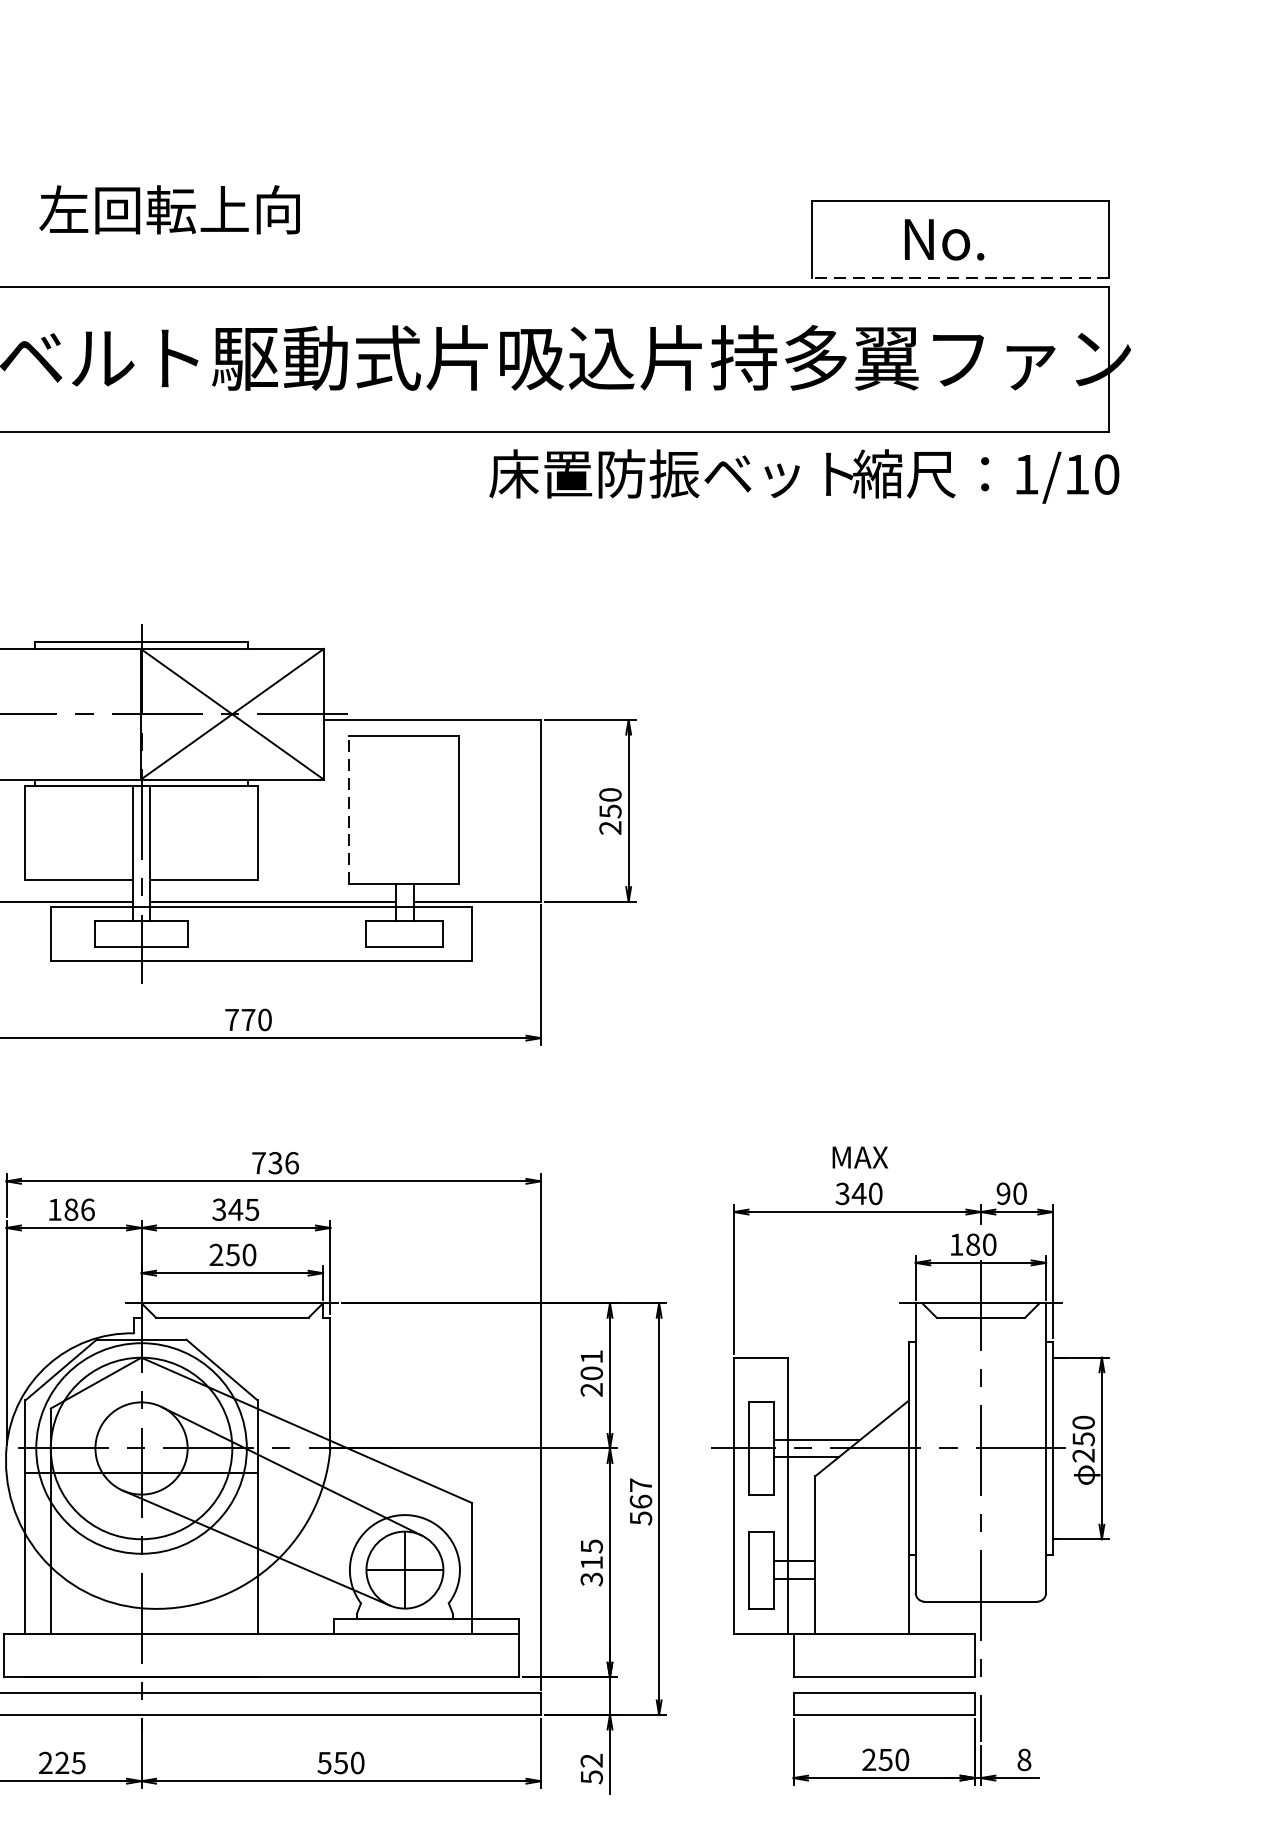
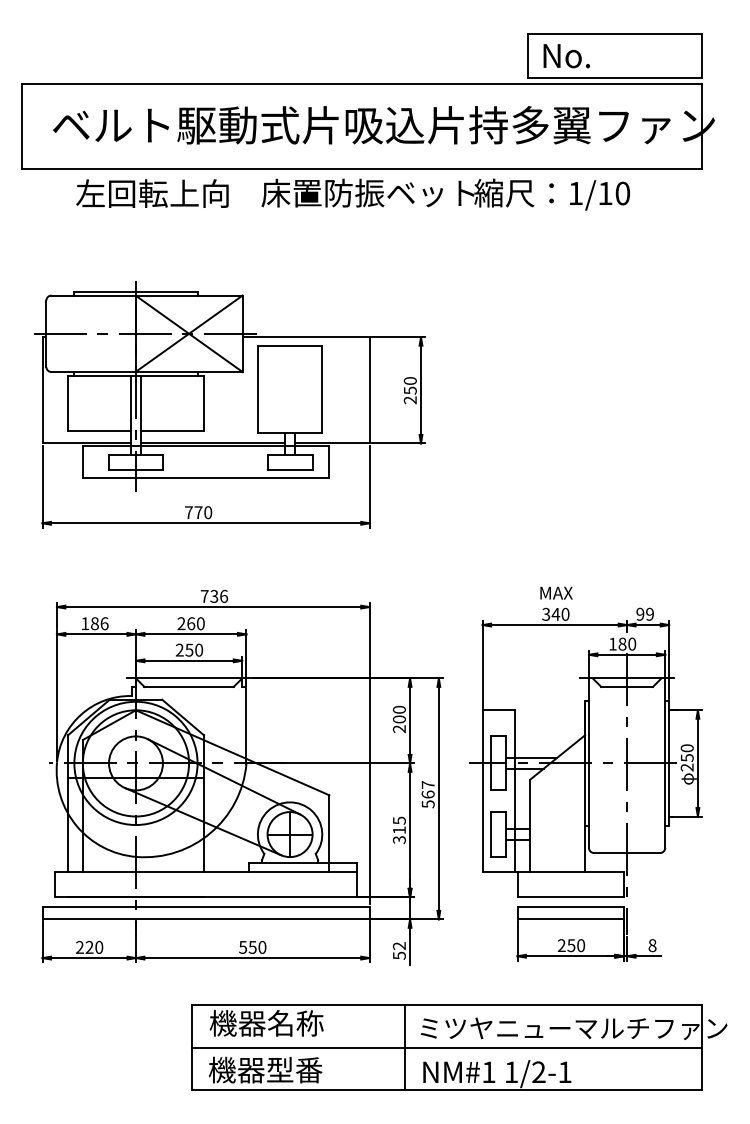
text: (169, 209) -> (152, 193), moved
text: (943, 240) -> (566, 56), moved
line: (961, 277) -> (615, 78), dashed -> solid
text: (803, 476) -> (445, 194), moved
line: (349, 809) -> (257, 389), dashed -> solid
text: (1019, 1194) -> (649, 614), 90 -> 99
text: (234, 1209) -> (190, 623), 345 -> 260
text: (590, 1356) -> (398, 709), 201 -> 200
text: (79, 1761) -> (99, 946), 225 -> 220

